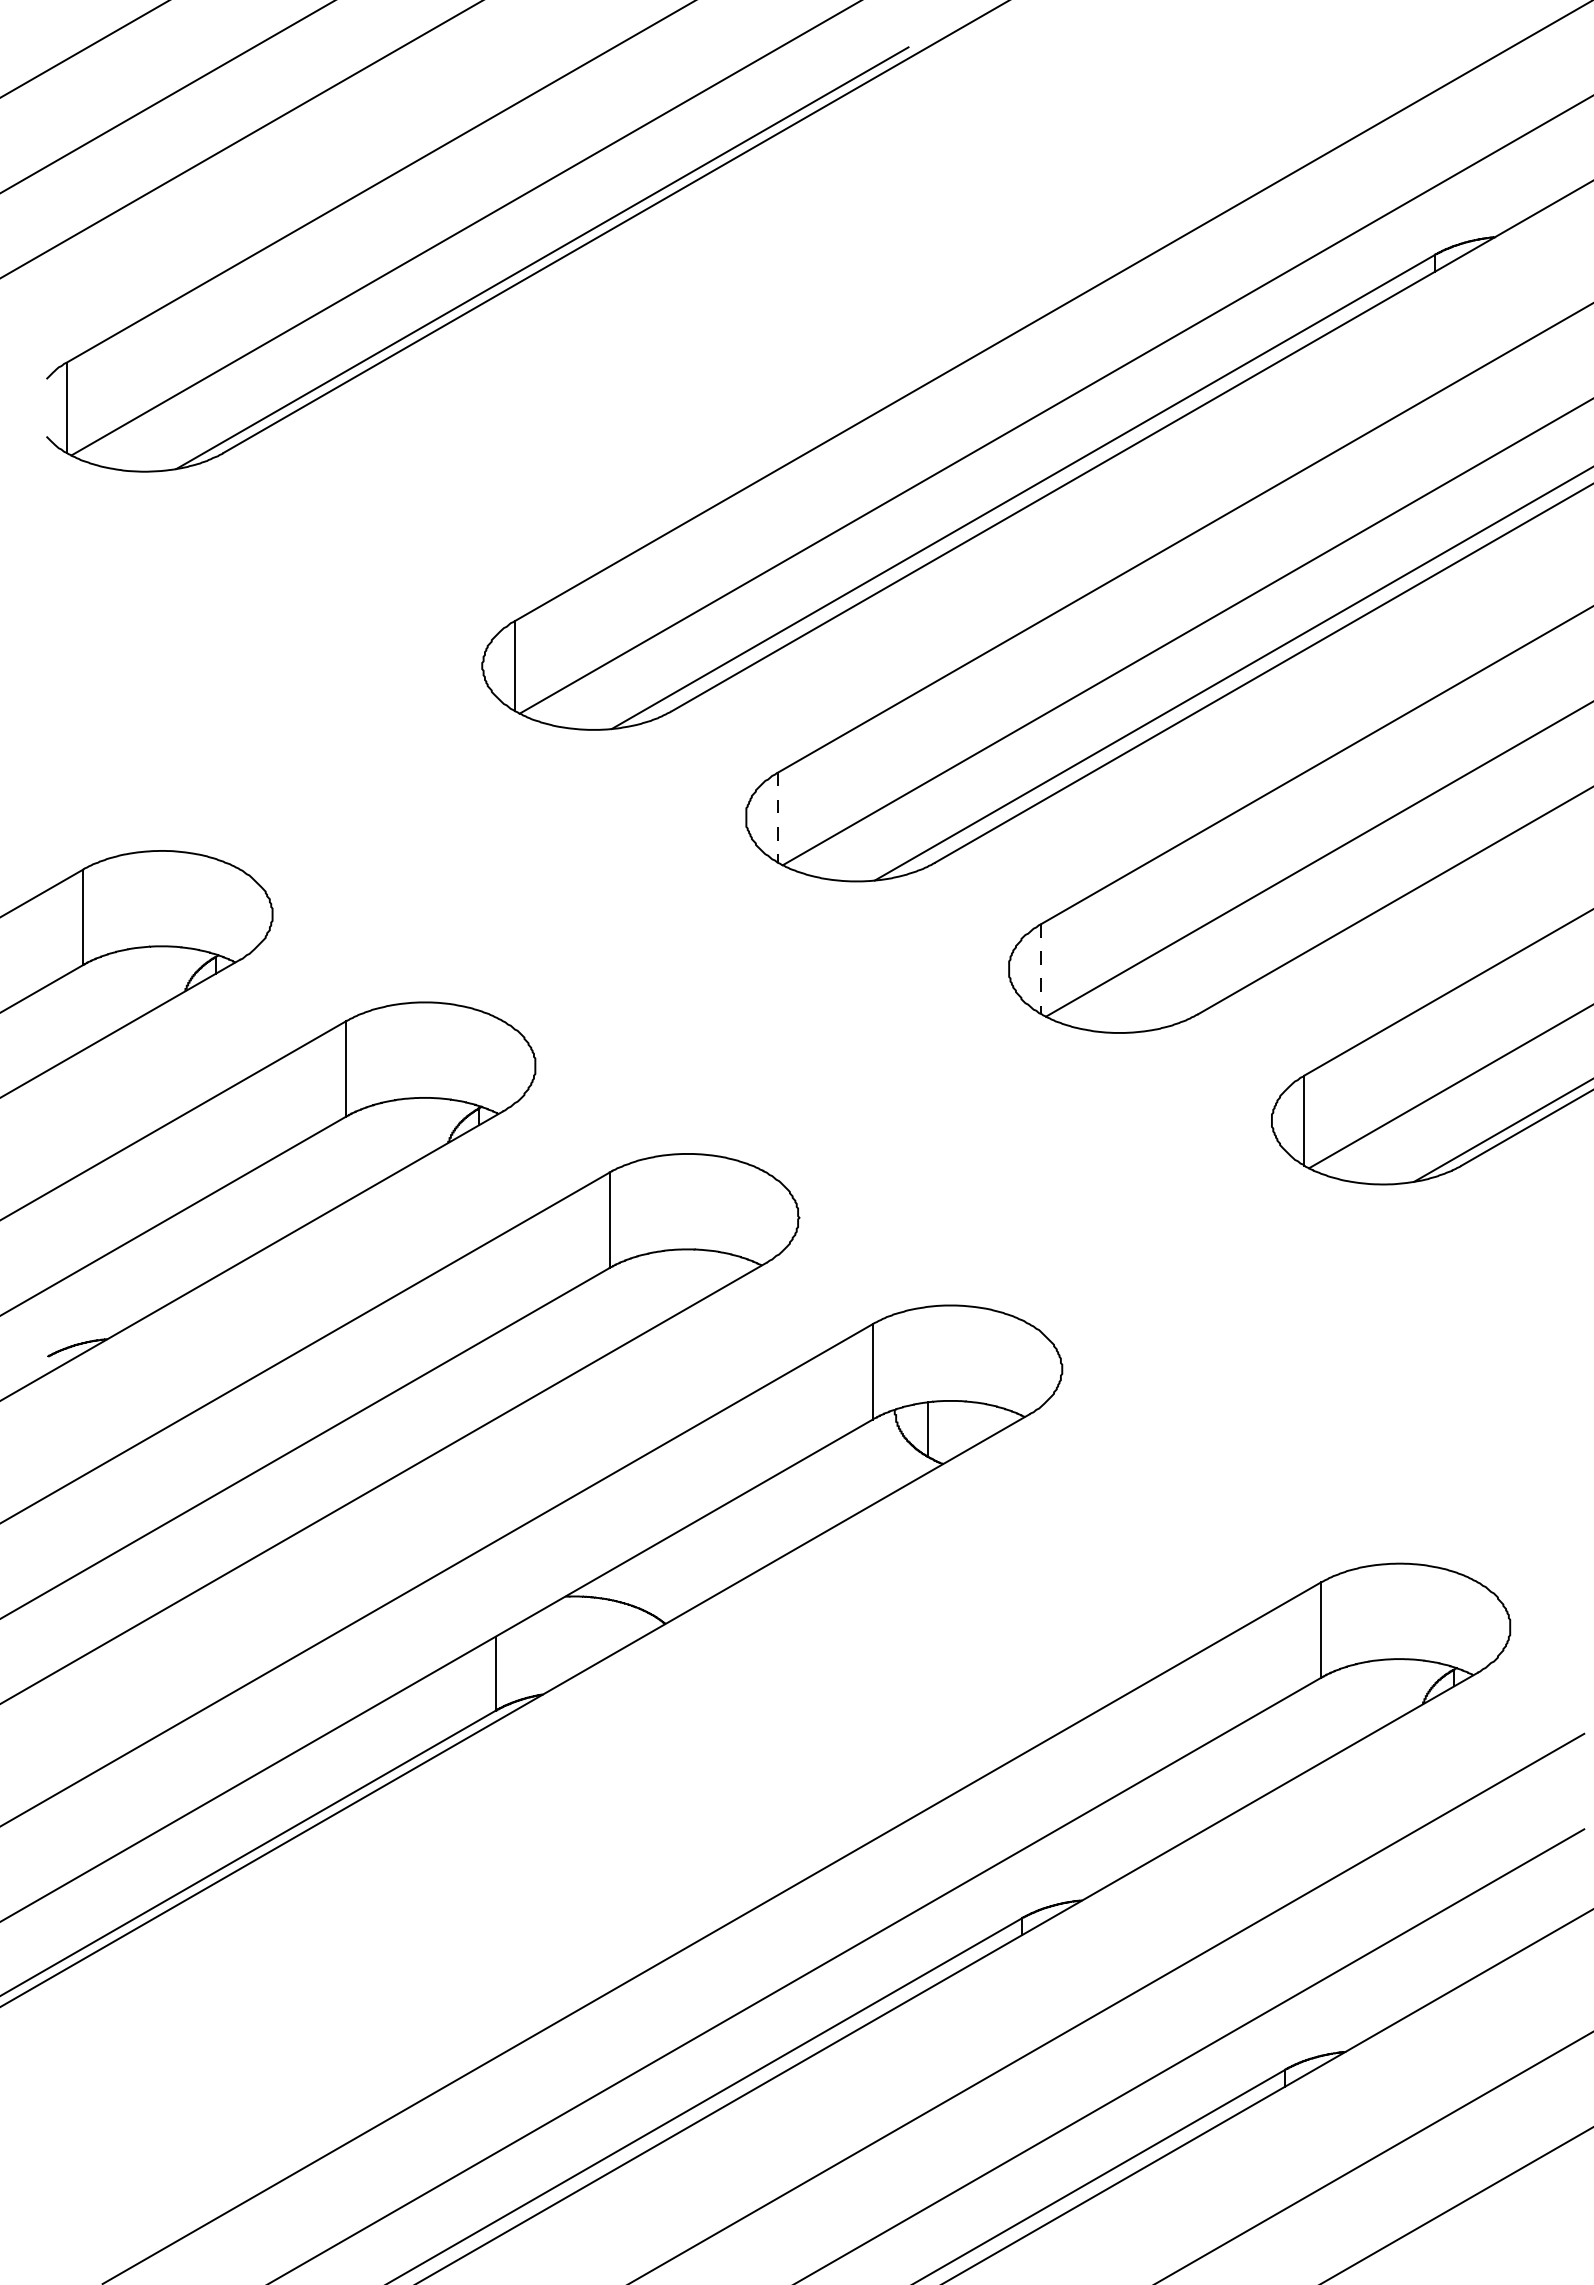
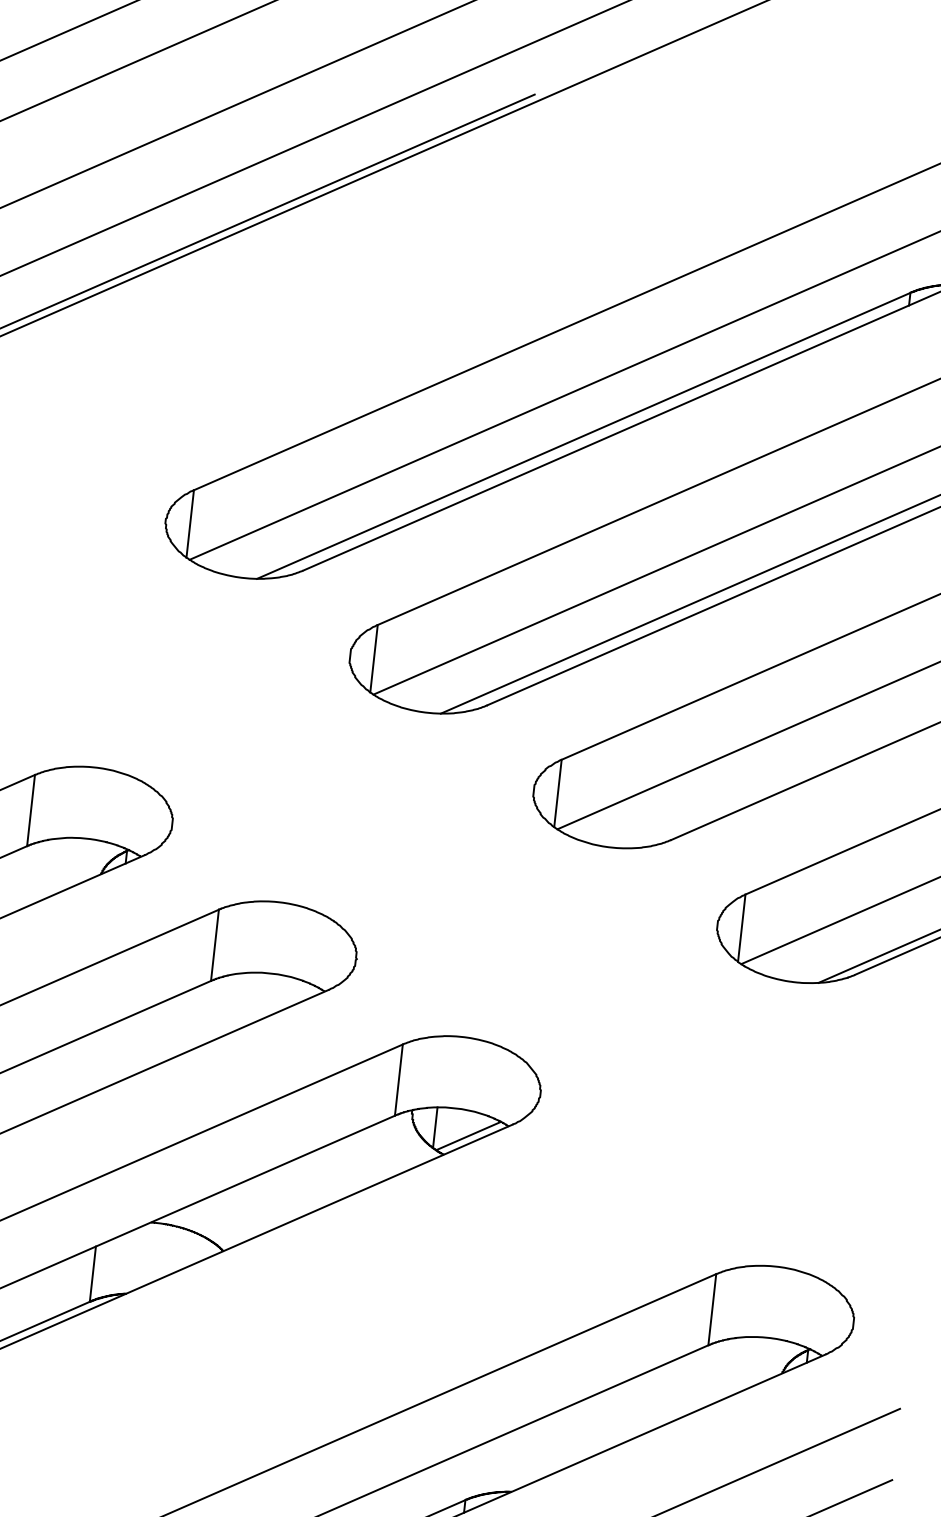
line: (778, 818) -> (374, 659), dashed -> solid
line: (1041, 969) -> (557, 793), dashed -> solid
line: (973, 1435) -> (468, 1135), added

